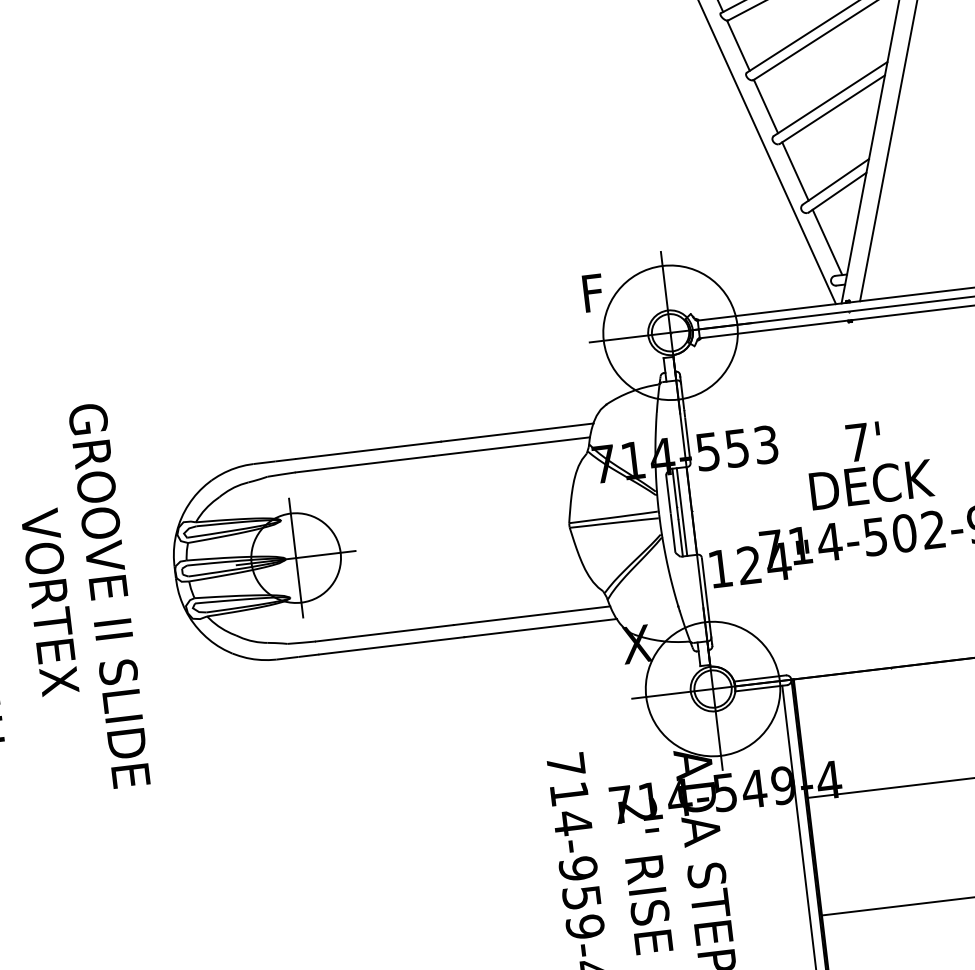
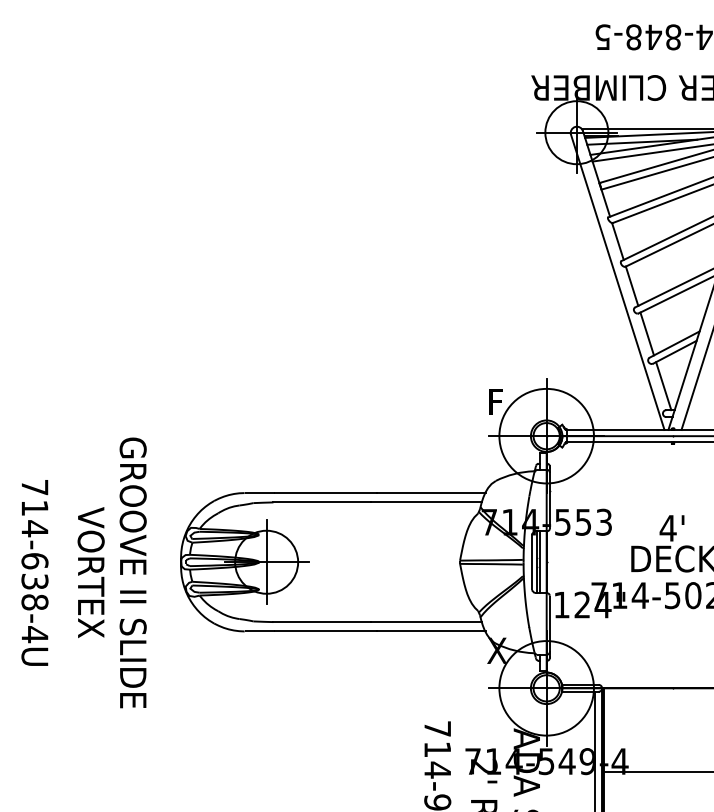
text: (856, 442) -> (667, 528), 7' -> 4'

